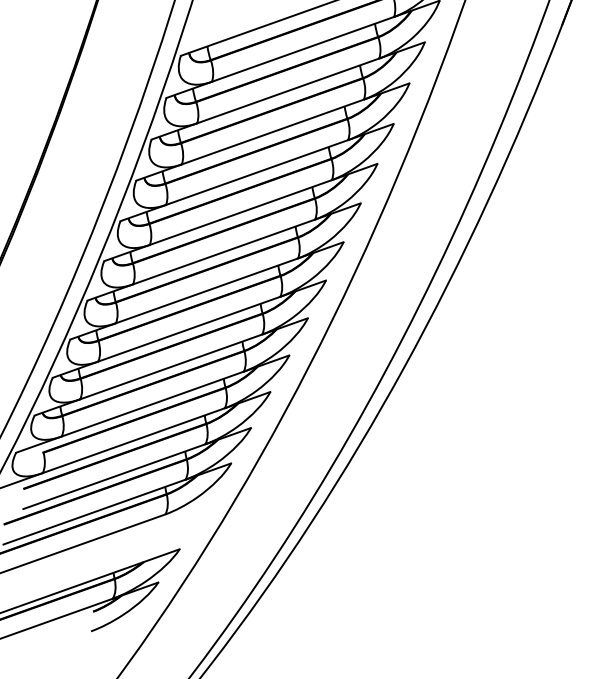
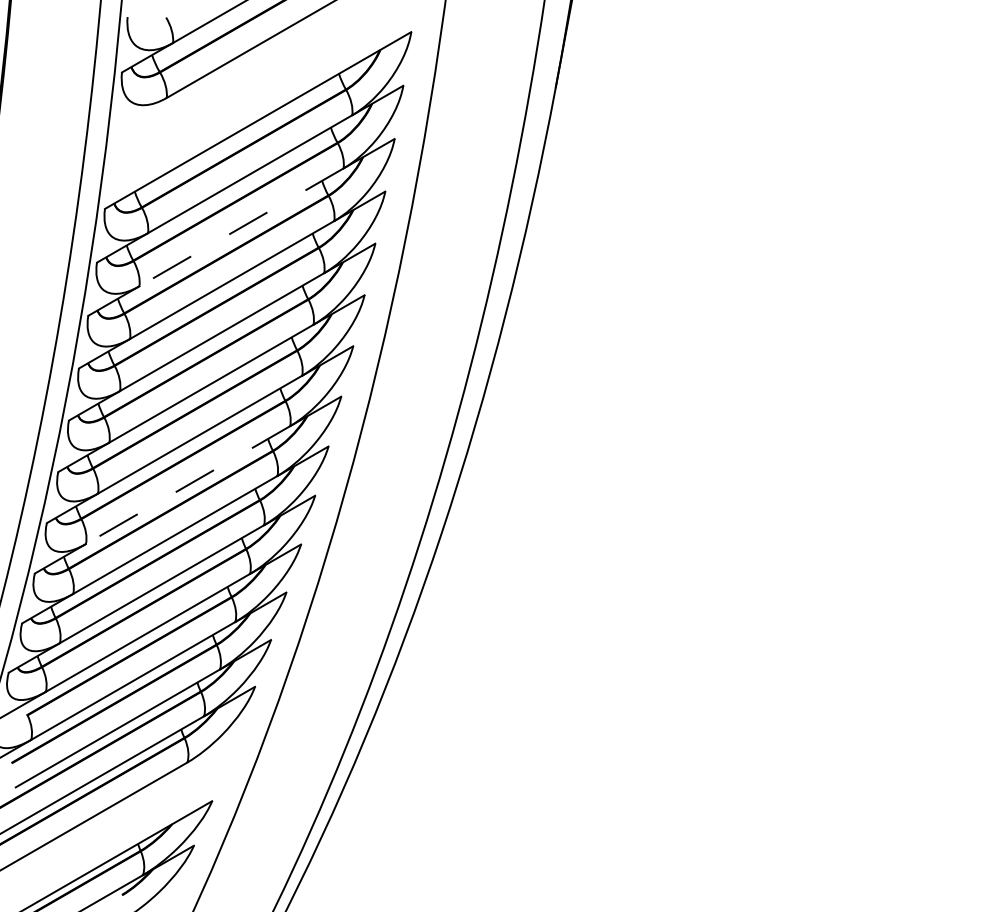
line: (288, 91) -> (241, 227), solid -> dashed
line: (207, 291) -> (188, 485), solid -> dashed

